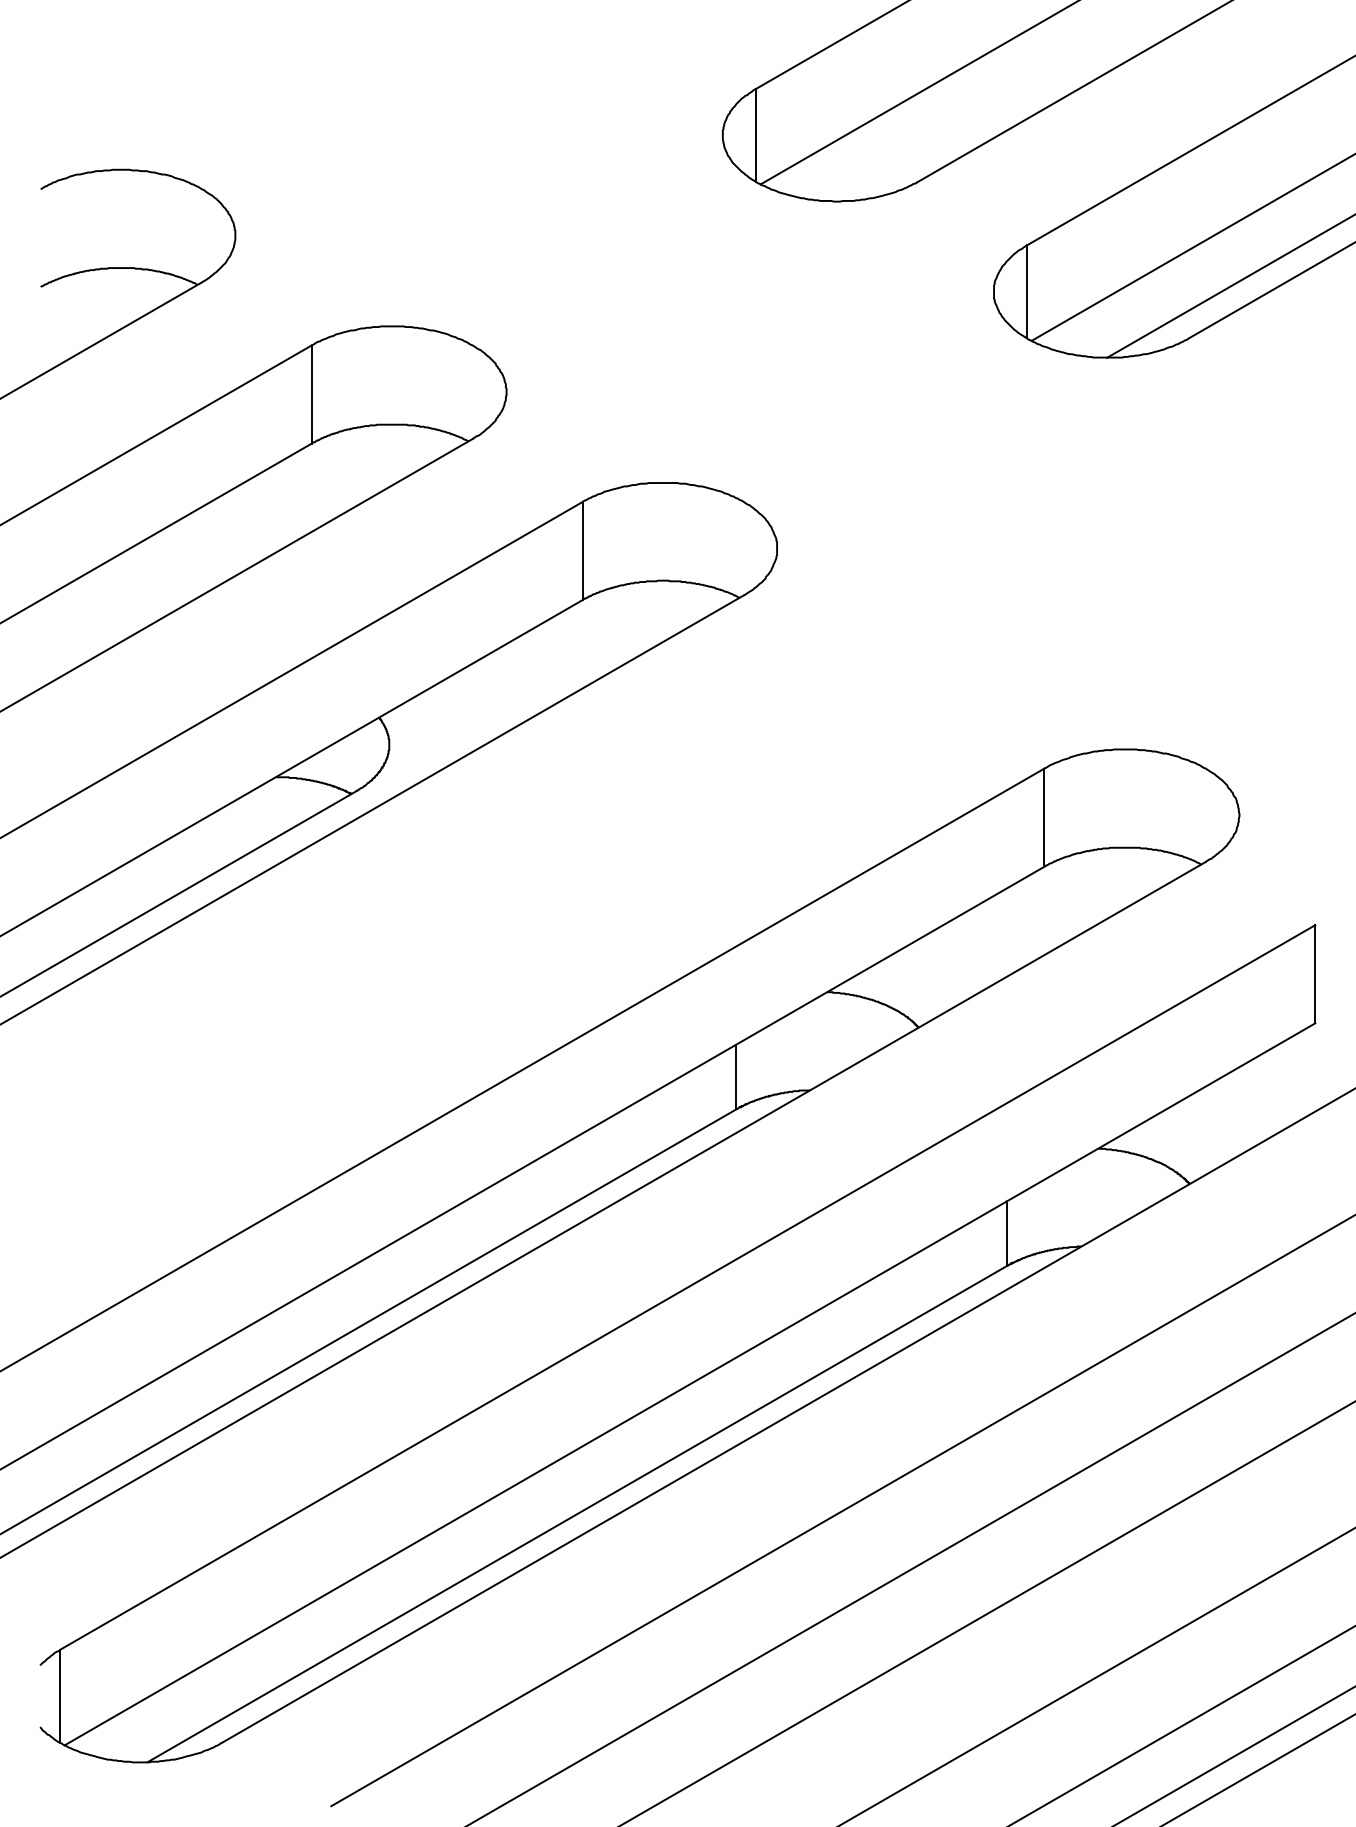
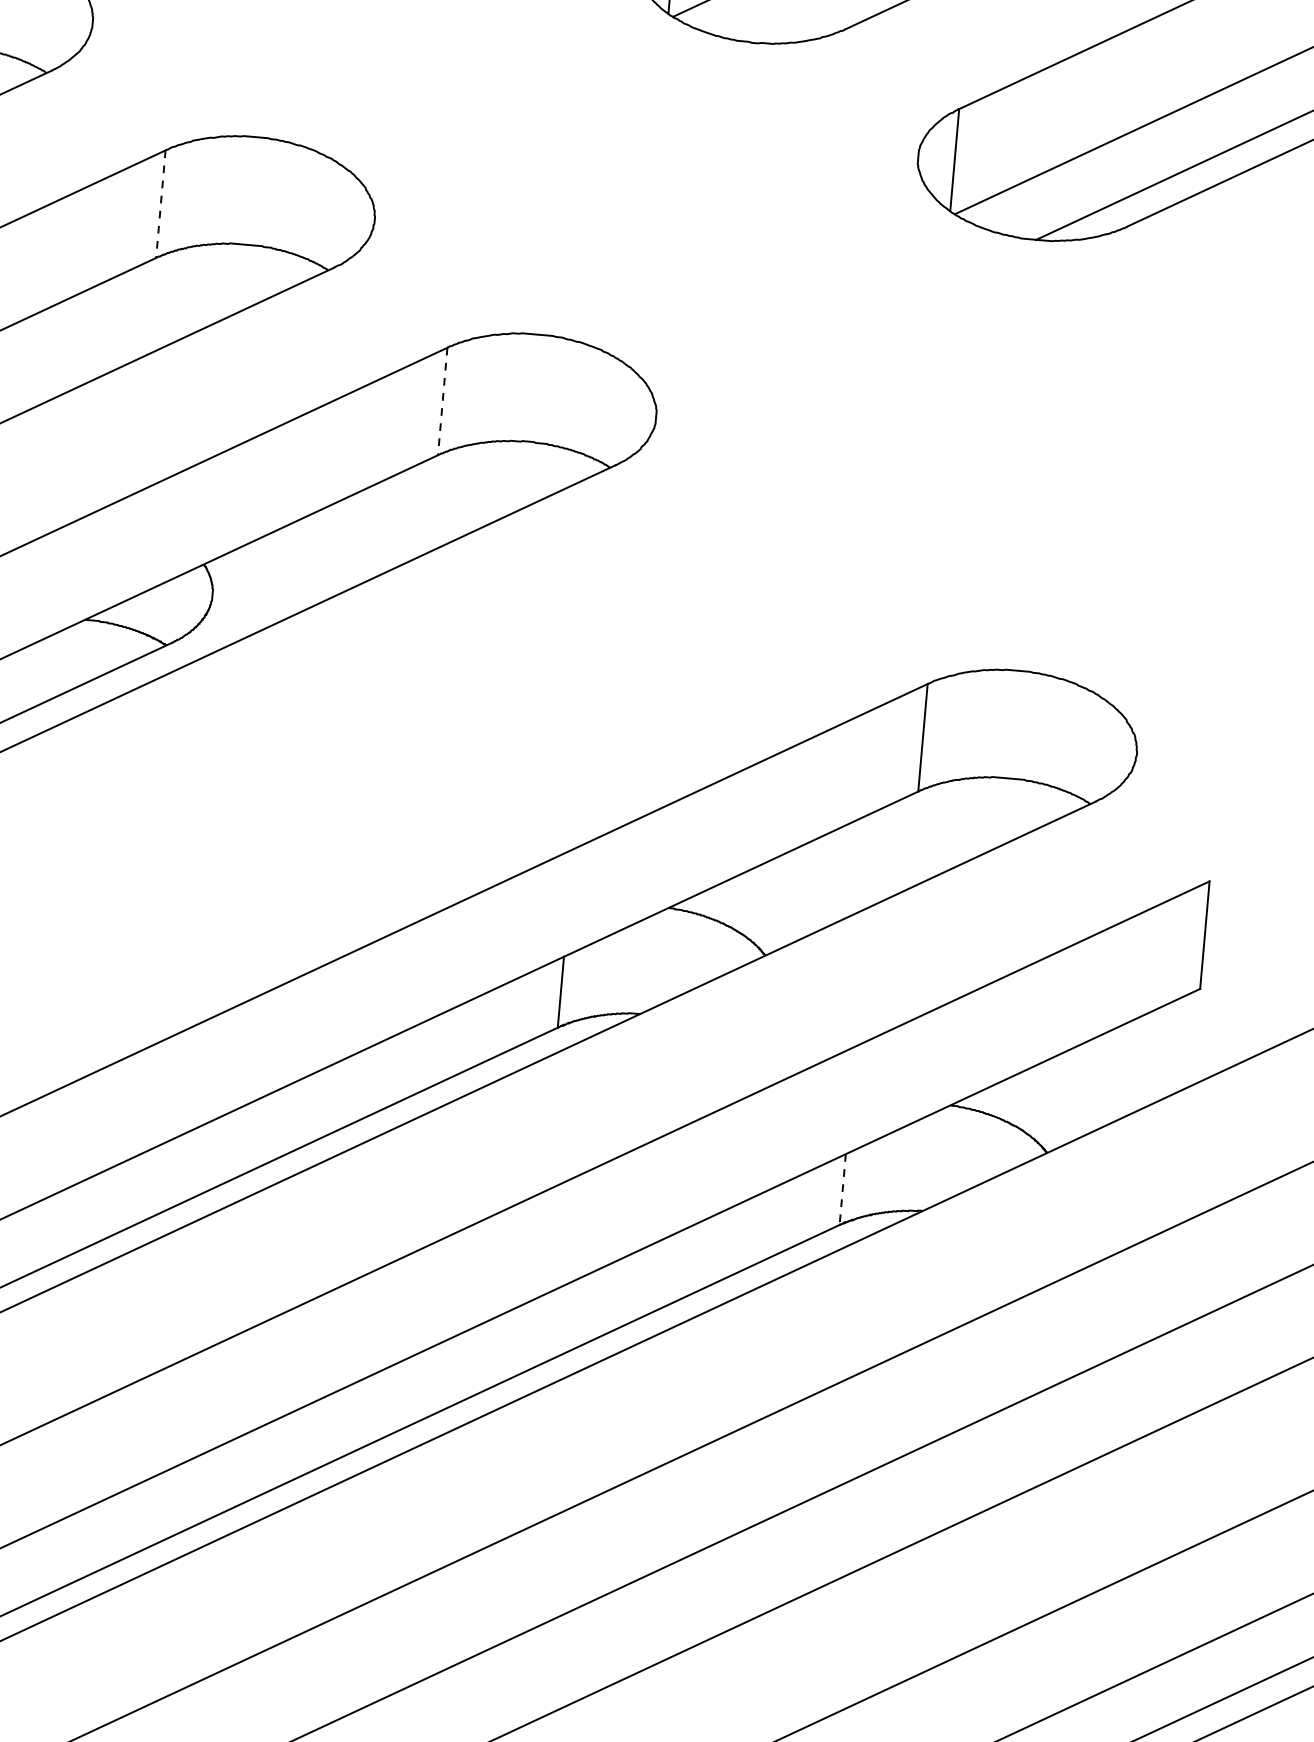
line: (311, 395) -> (160, 205), solid -> dashed
line: (582, 551) -> (442, 401), solid -> dashed
line: (1007, 1233) -> (842, 1189), solid -> dashed

